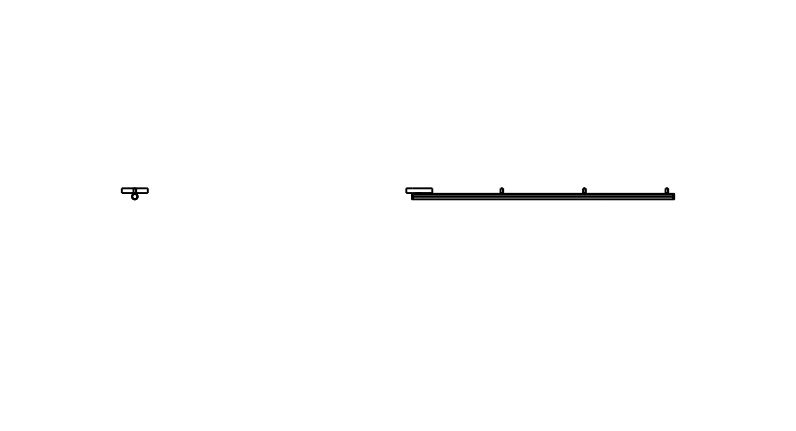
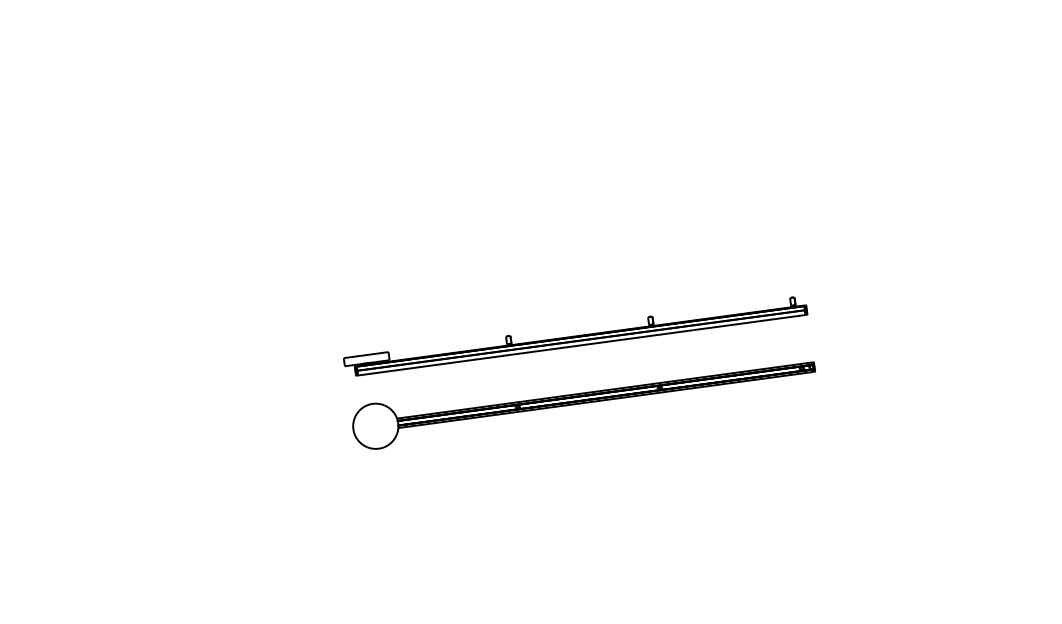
part: (540, 229) -> (584, 397), added

